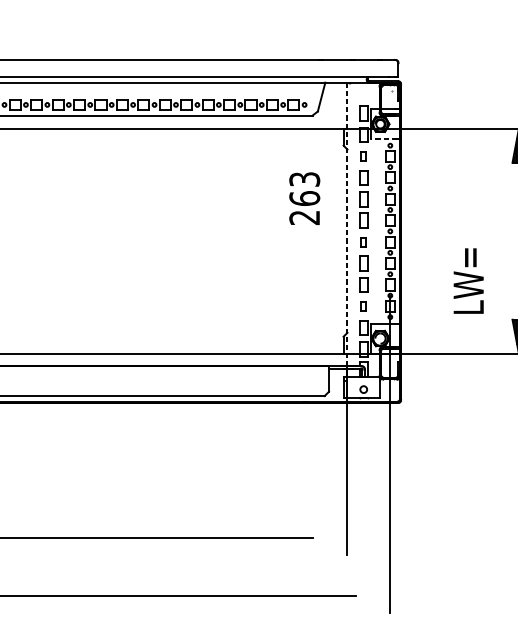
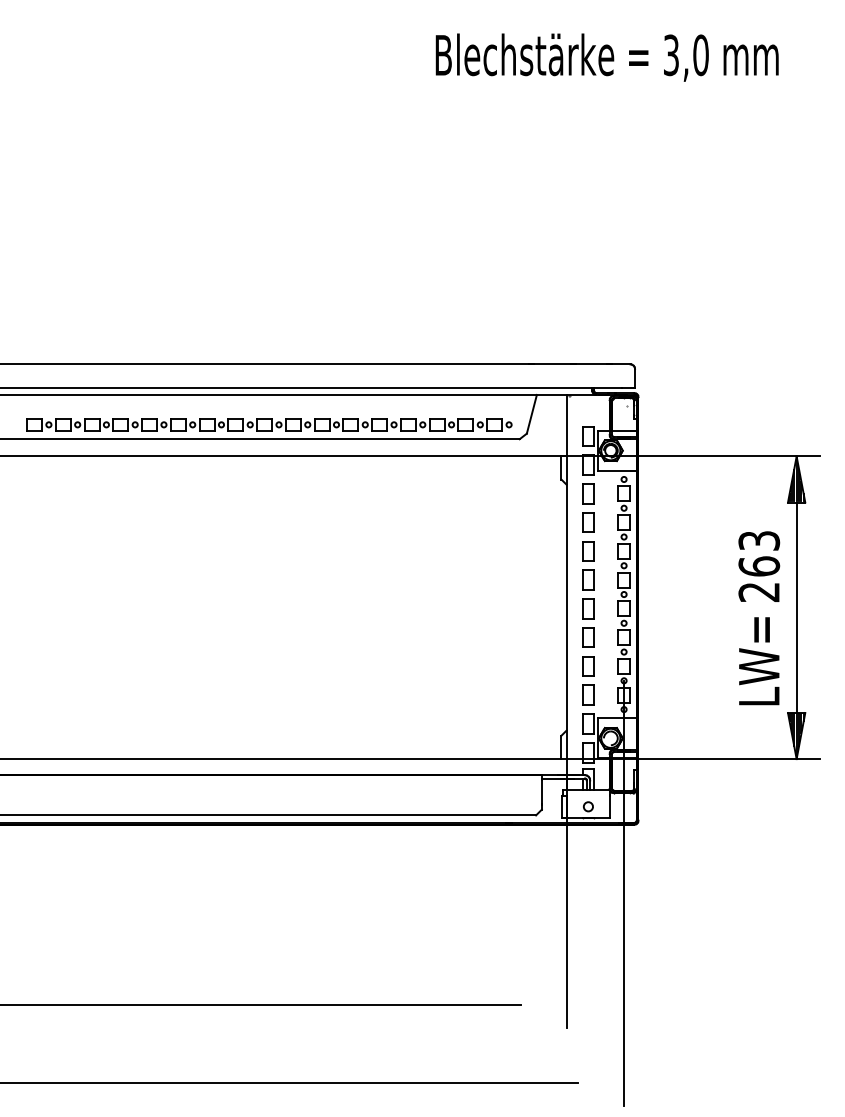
line: (383, 138) -> (615, 470), dashed -> solid
part: (363, 156) -> (588, 493), size x1.67
text: (304, 198) -> (759, 566), moved
line: (347, 224) -> (566, 585), dashed -> solid
part: (363, 241) -> (588, 608), size x1.67
text: (468, 281) -> (759, 661), moved
part: (363, 305) -> (588, 694), size x1.67

